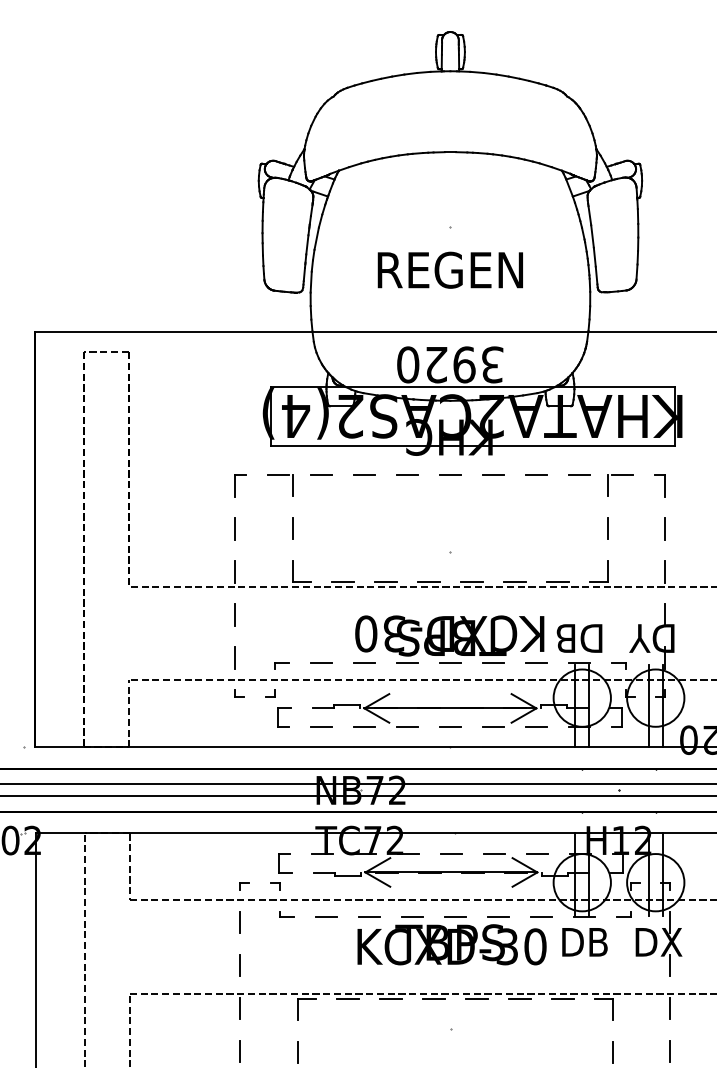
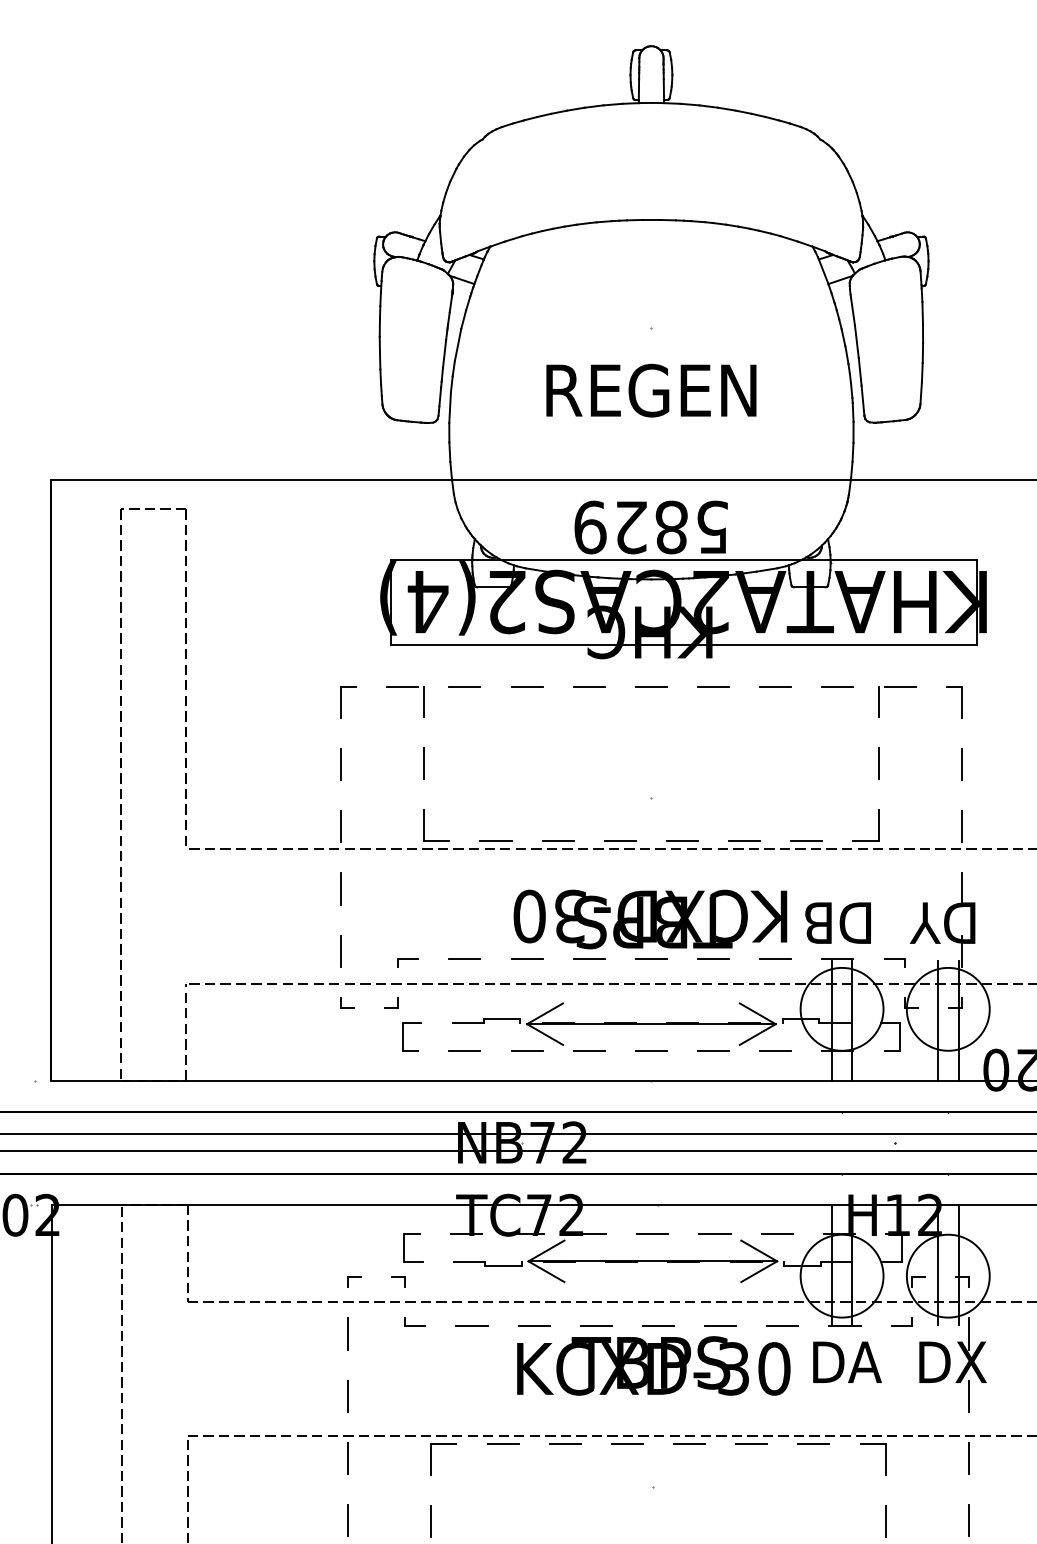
text: (449, 364) -> (650, 526), 3920 -> 5829
text: (597, 942) -> (864, 1362), DB -> DA

